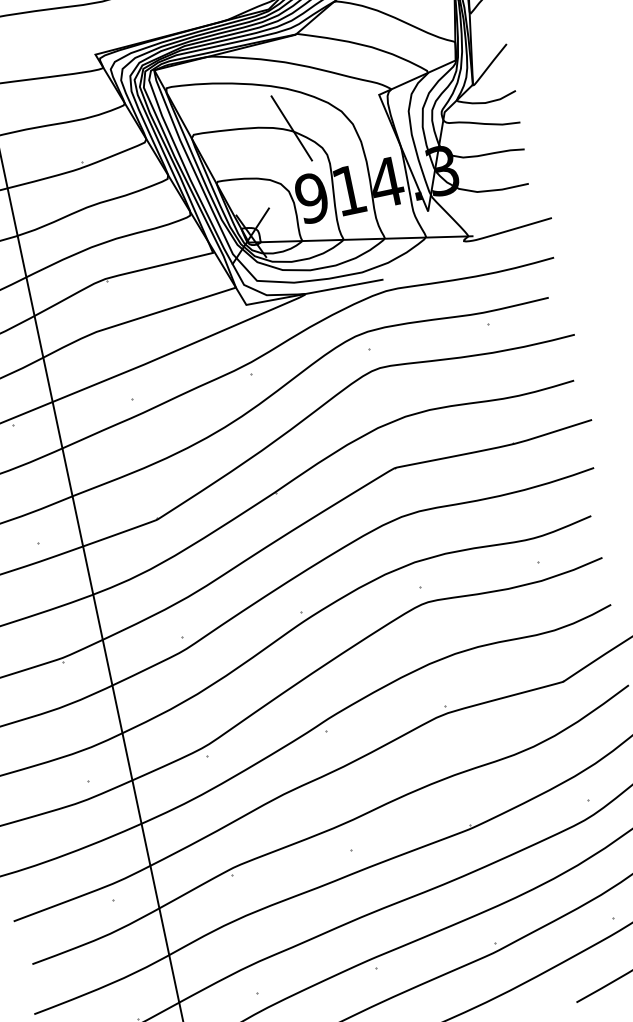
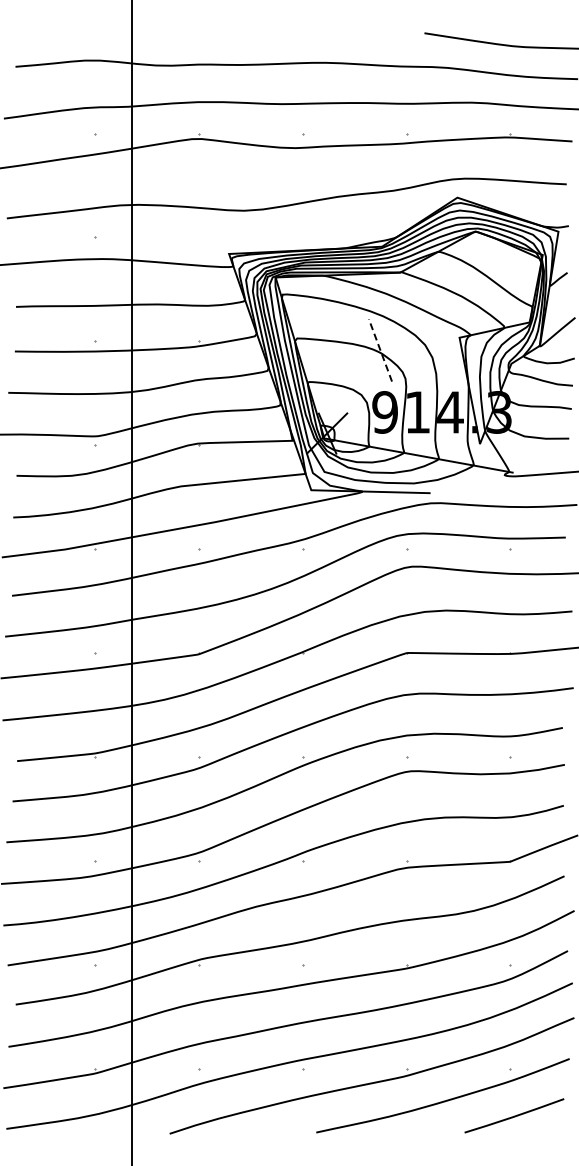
line: (291, 127) -> (380, 349), solid -> dashed

